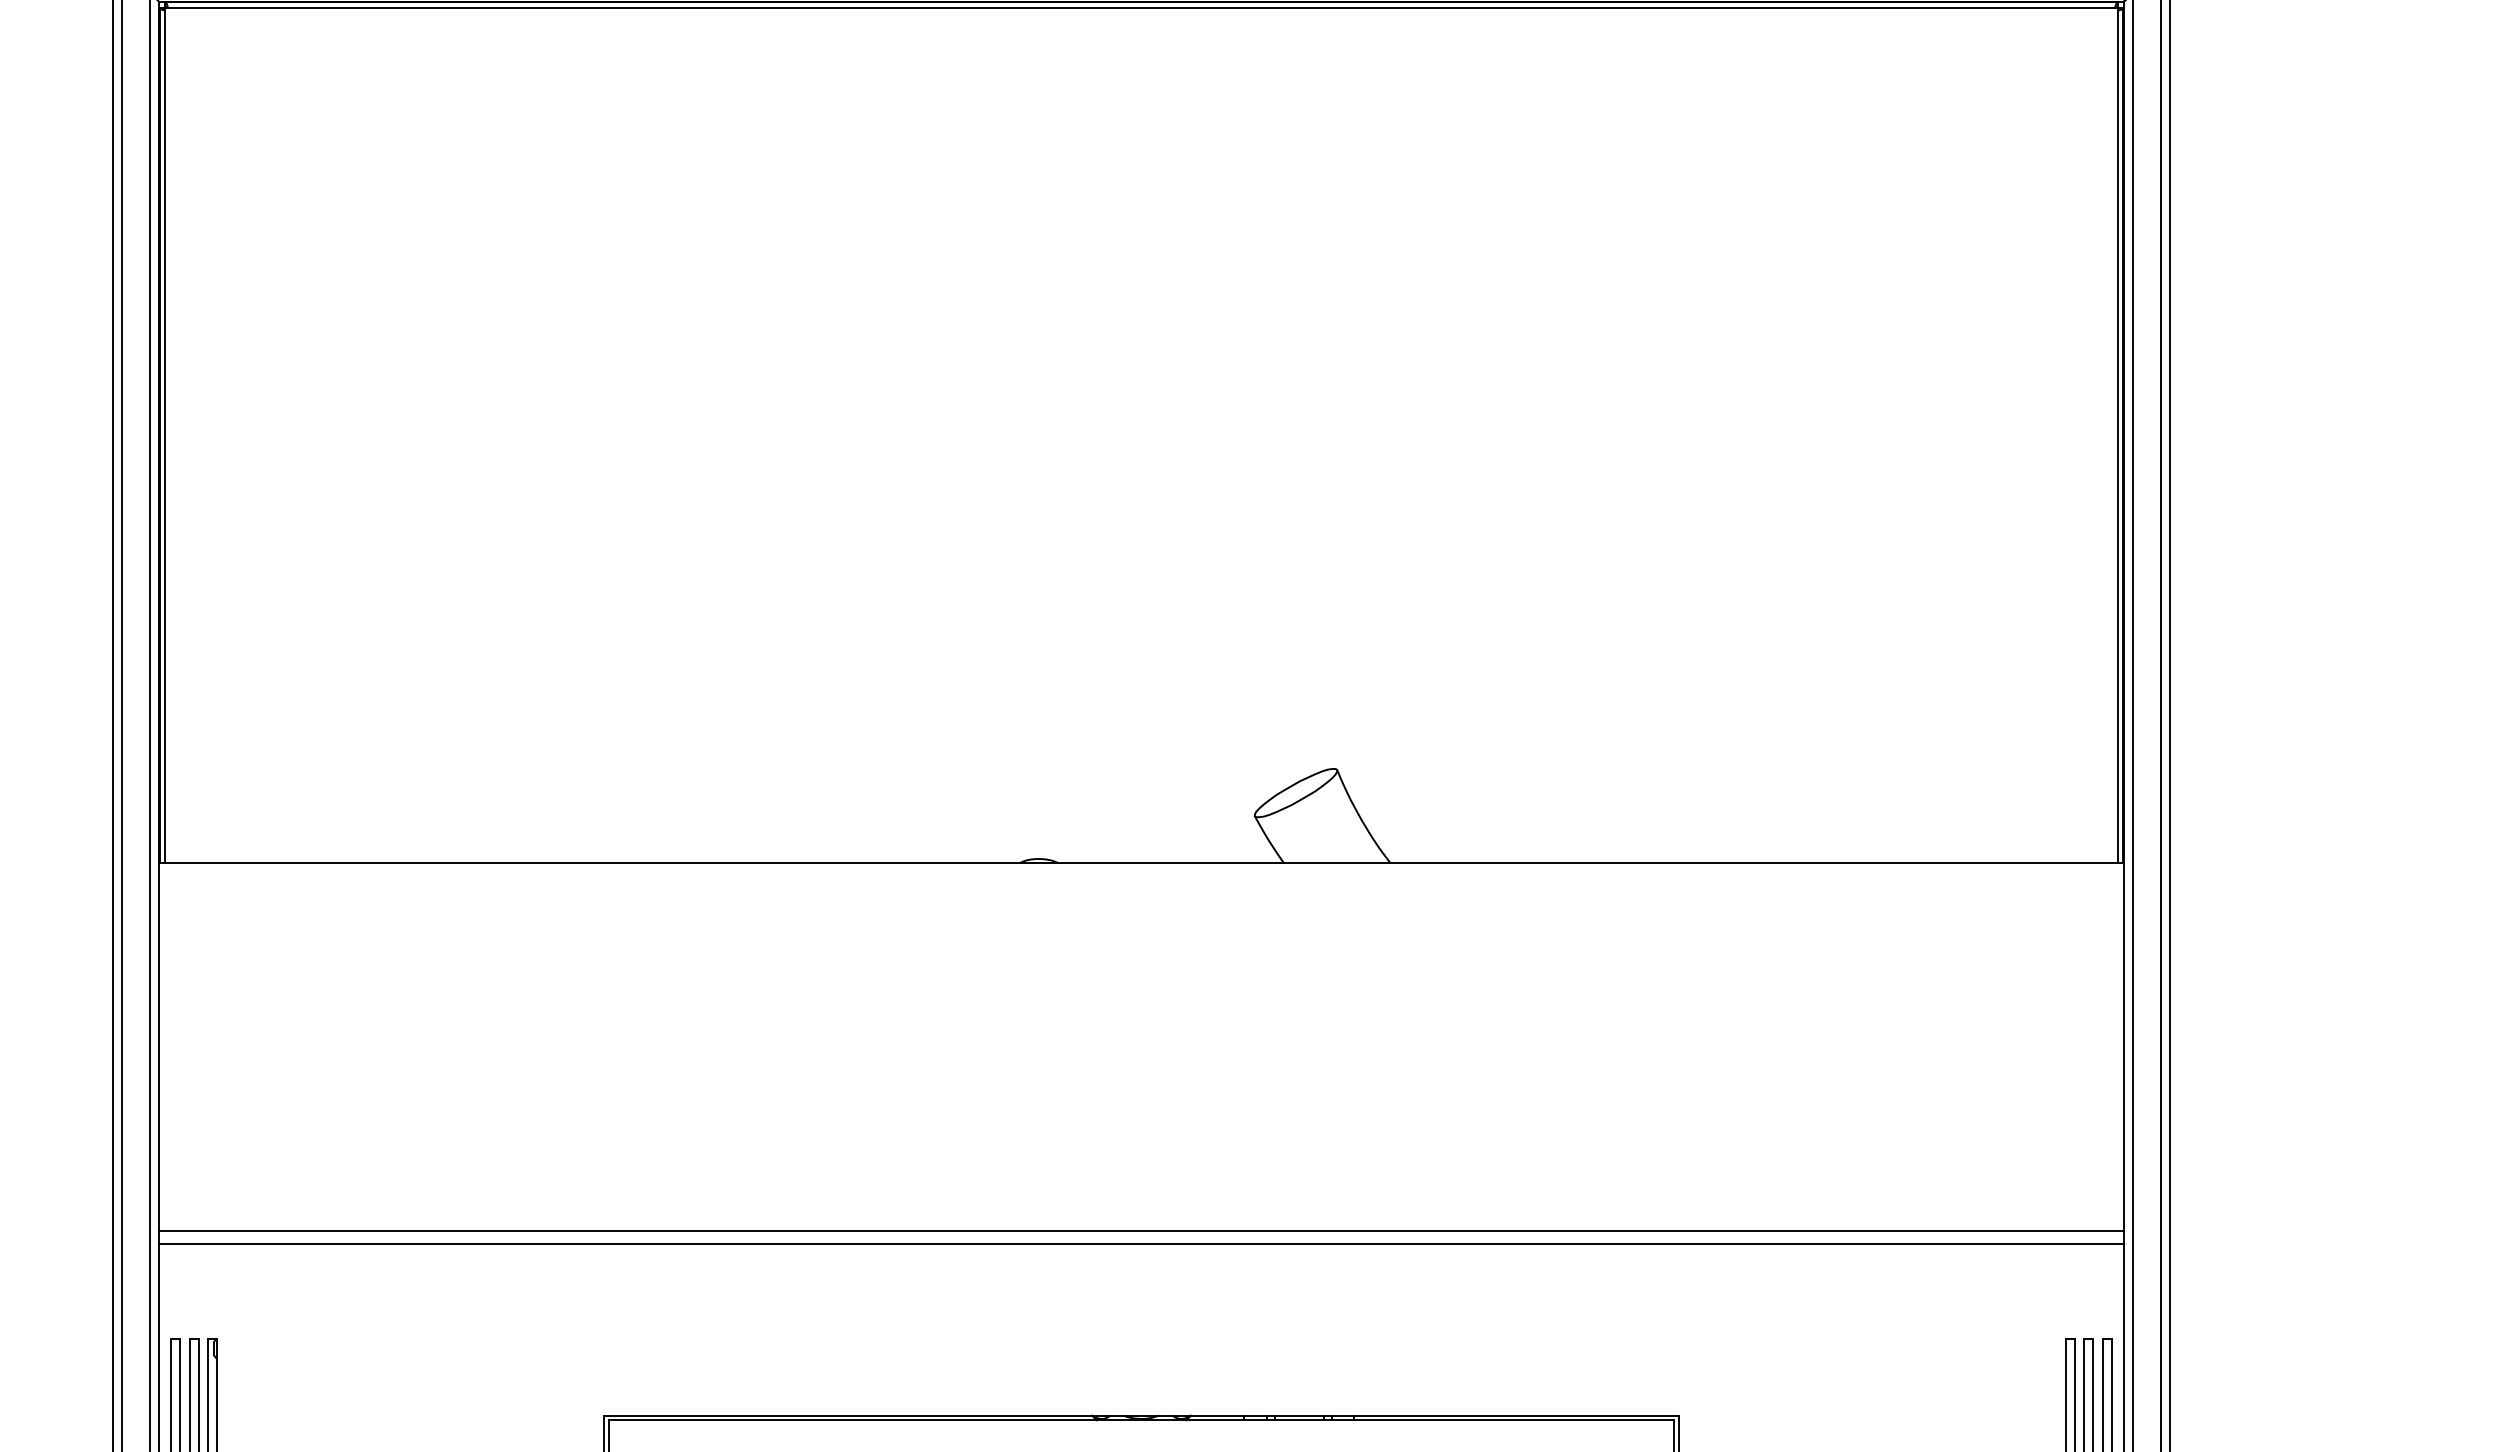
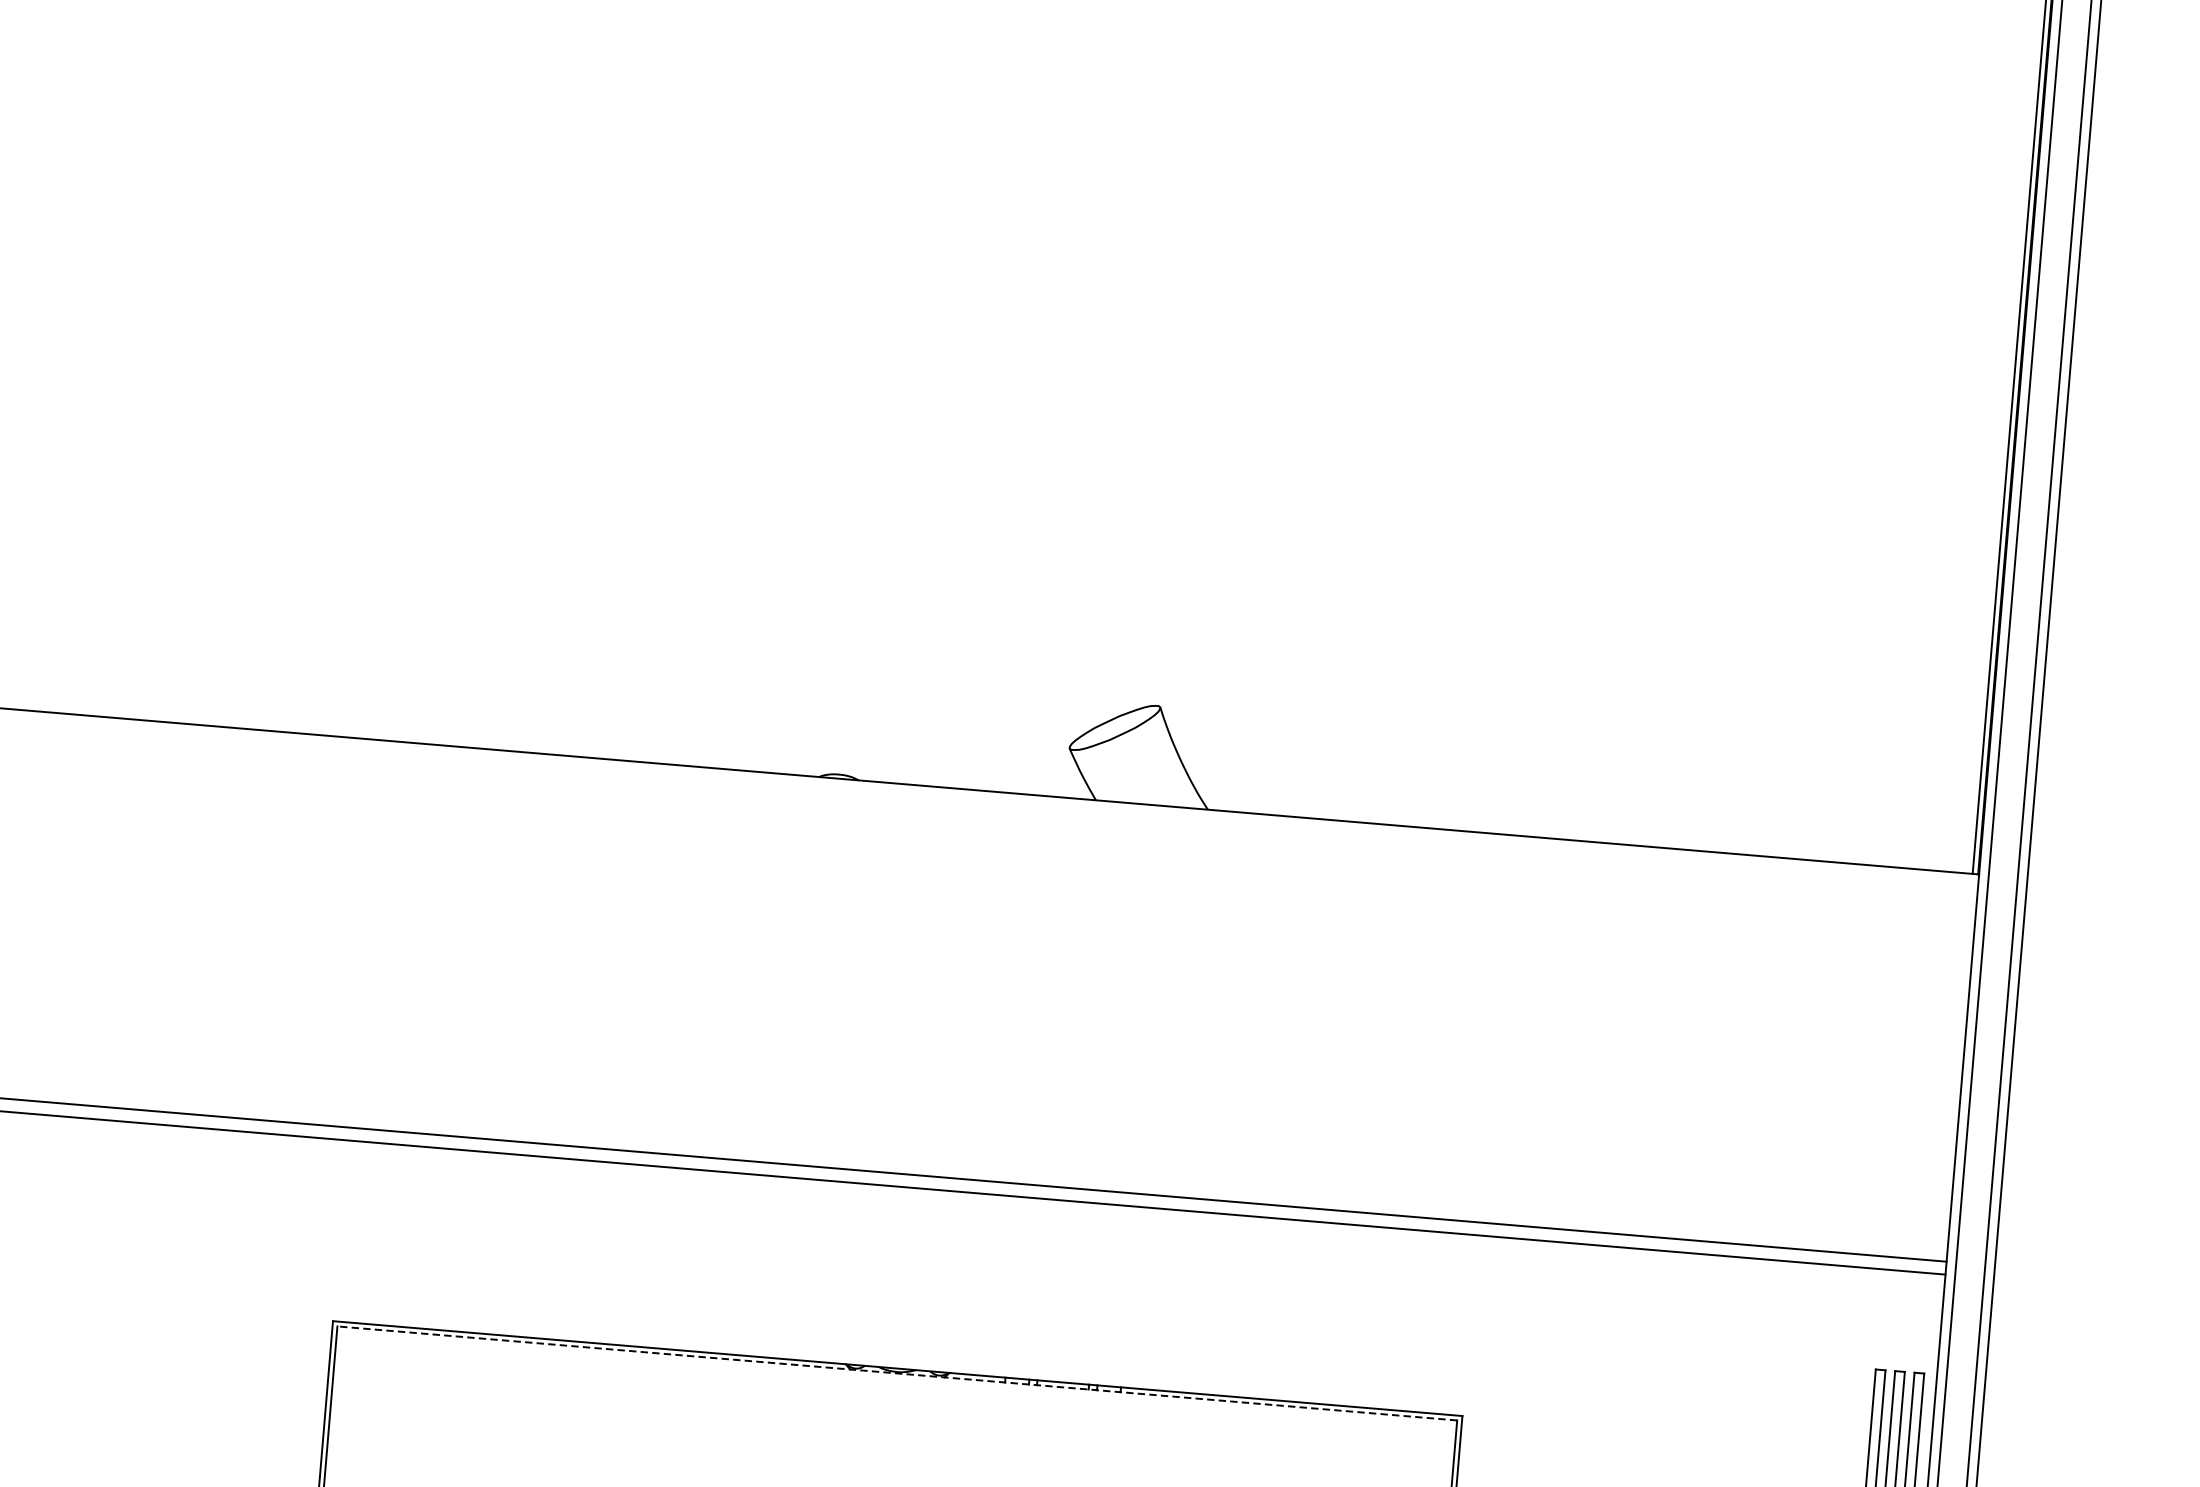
line: (1141, 1420) -> (897, 1373), solid -> dashed

